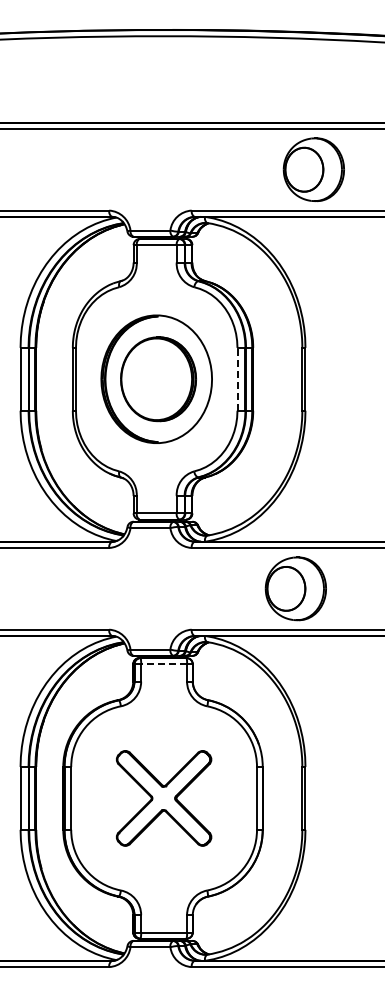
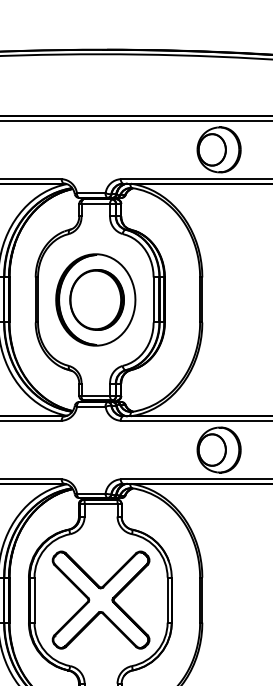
part: (313, 169) -> (218, 149), moved
line: (237, 378) -> (153, 299), dashed -> solid
part: (295, 588) -> (218, 449), moved
line: (164, 664) -> (101, 504), dashed -> solid
part: (163, 798) -> (100, 600), size x1.43

